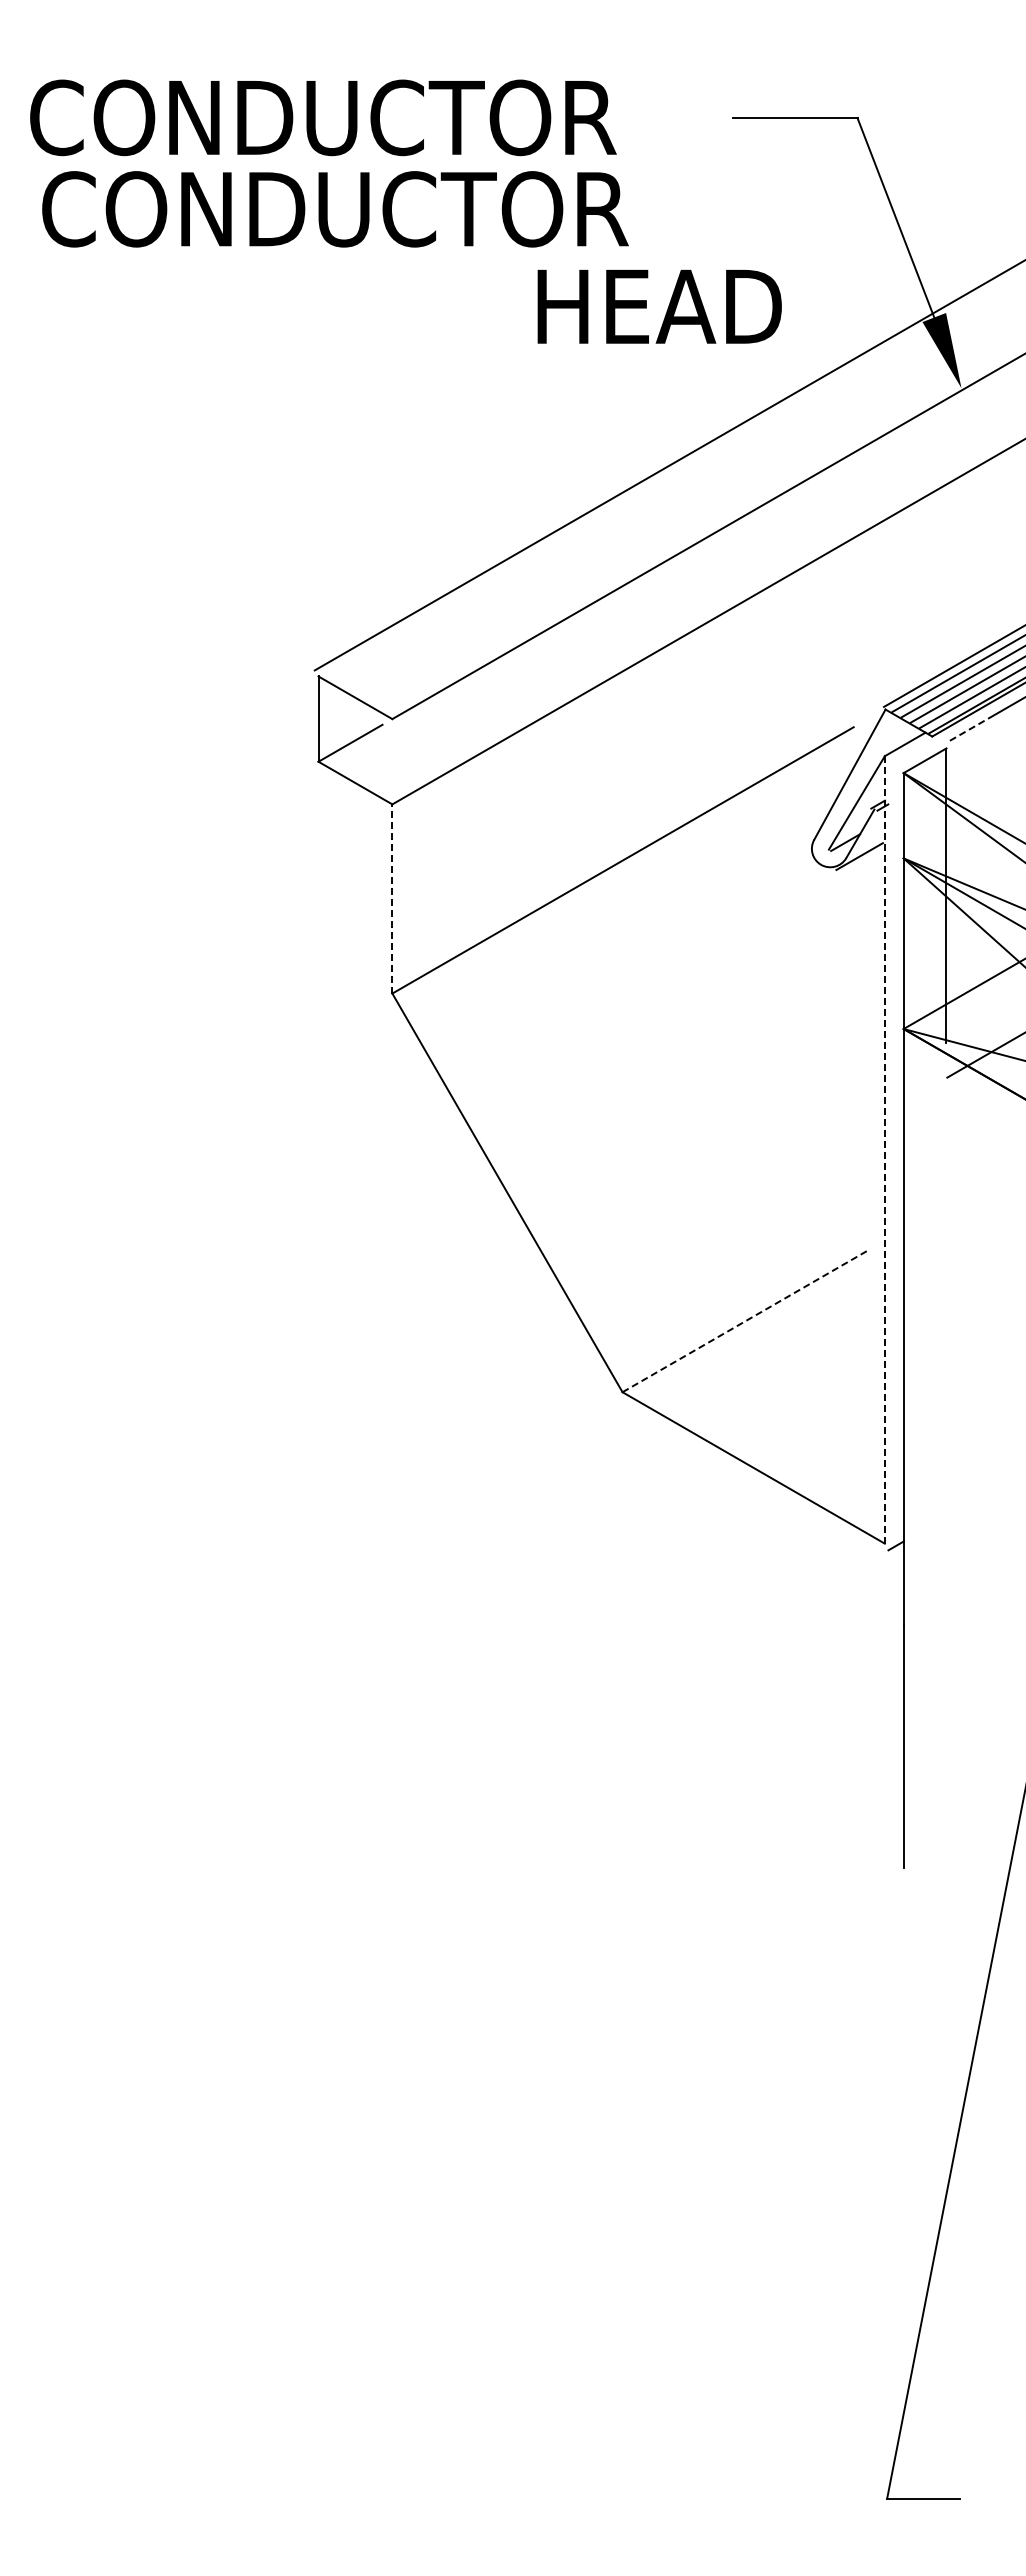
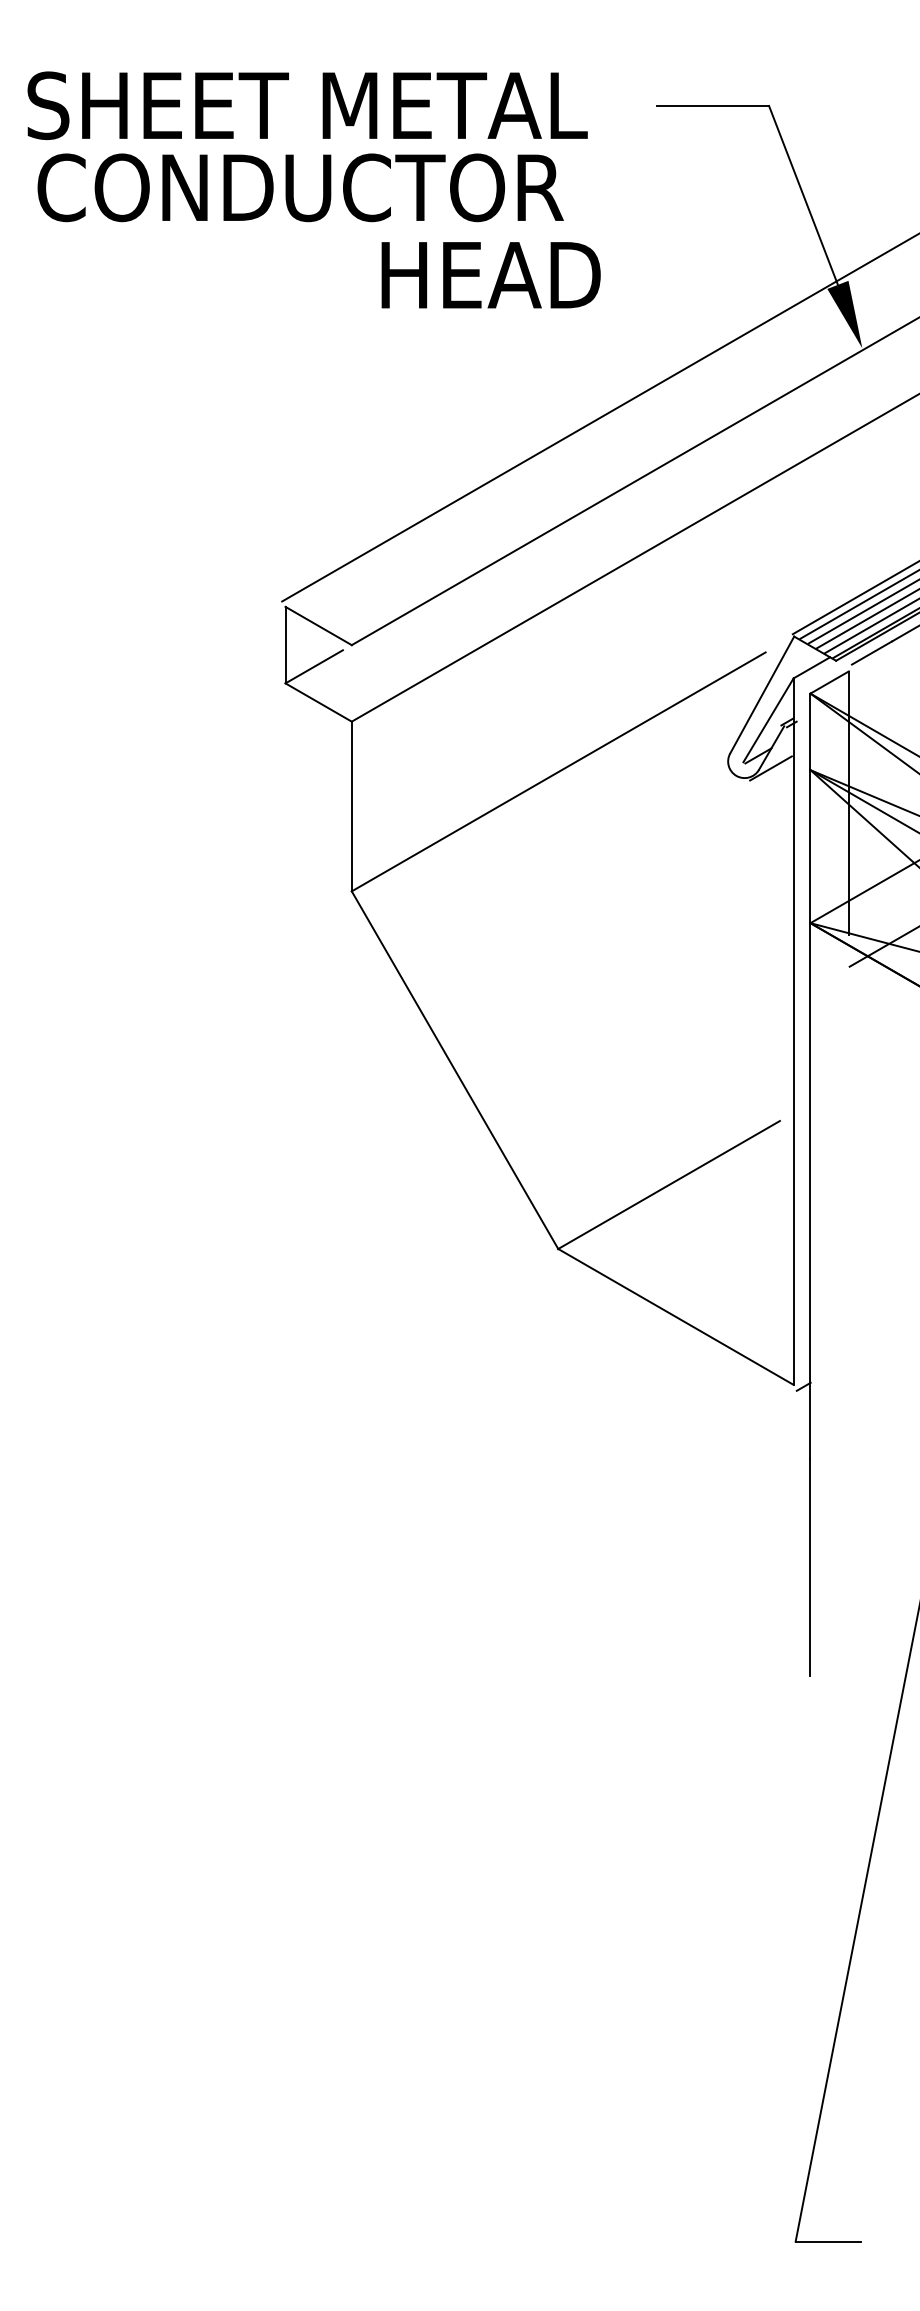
text: (342, 117) -> (307, 105), CONDUCTOR -> SHEET METAL
text: (659, 306) -> (490, 274), moved
line: (972, 727) -> (872, 652), dashed -> solid
line: (392, 898) -> (351, 806), dashed -> solid
line: (884, 1149) -> (793, 1031), dashed -> solid
line: (746, 1320) -> (669, 1184), dashed -> solid

